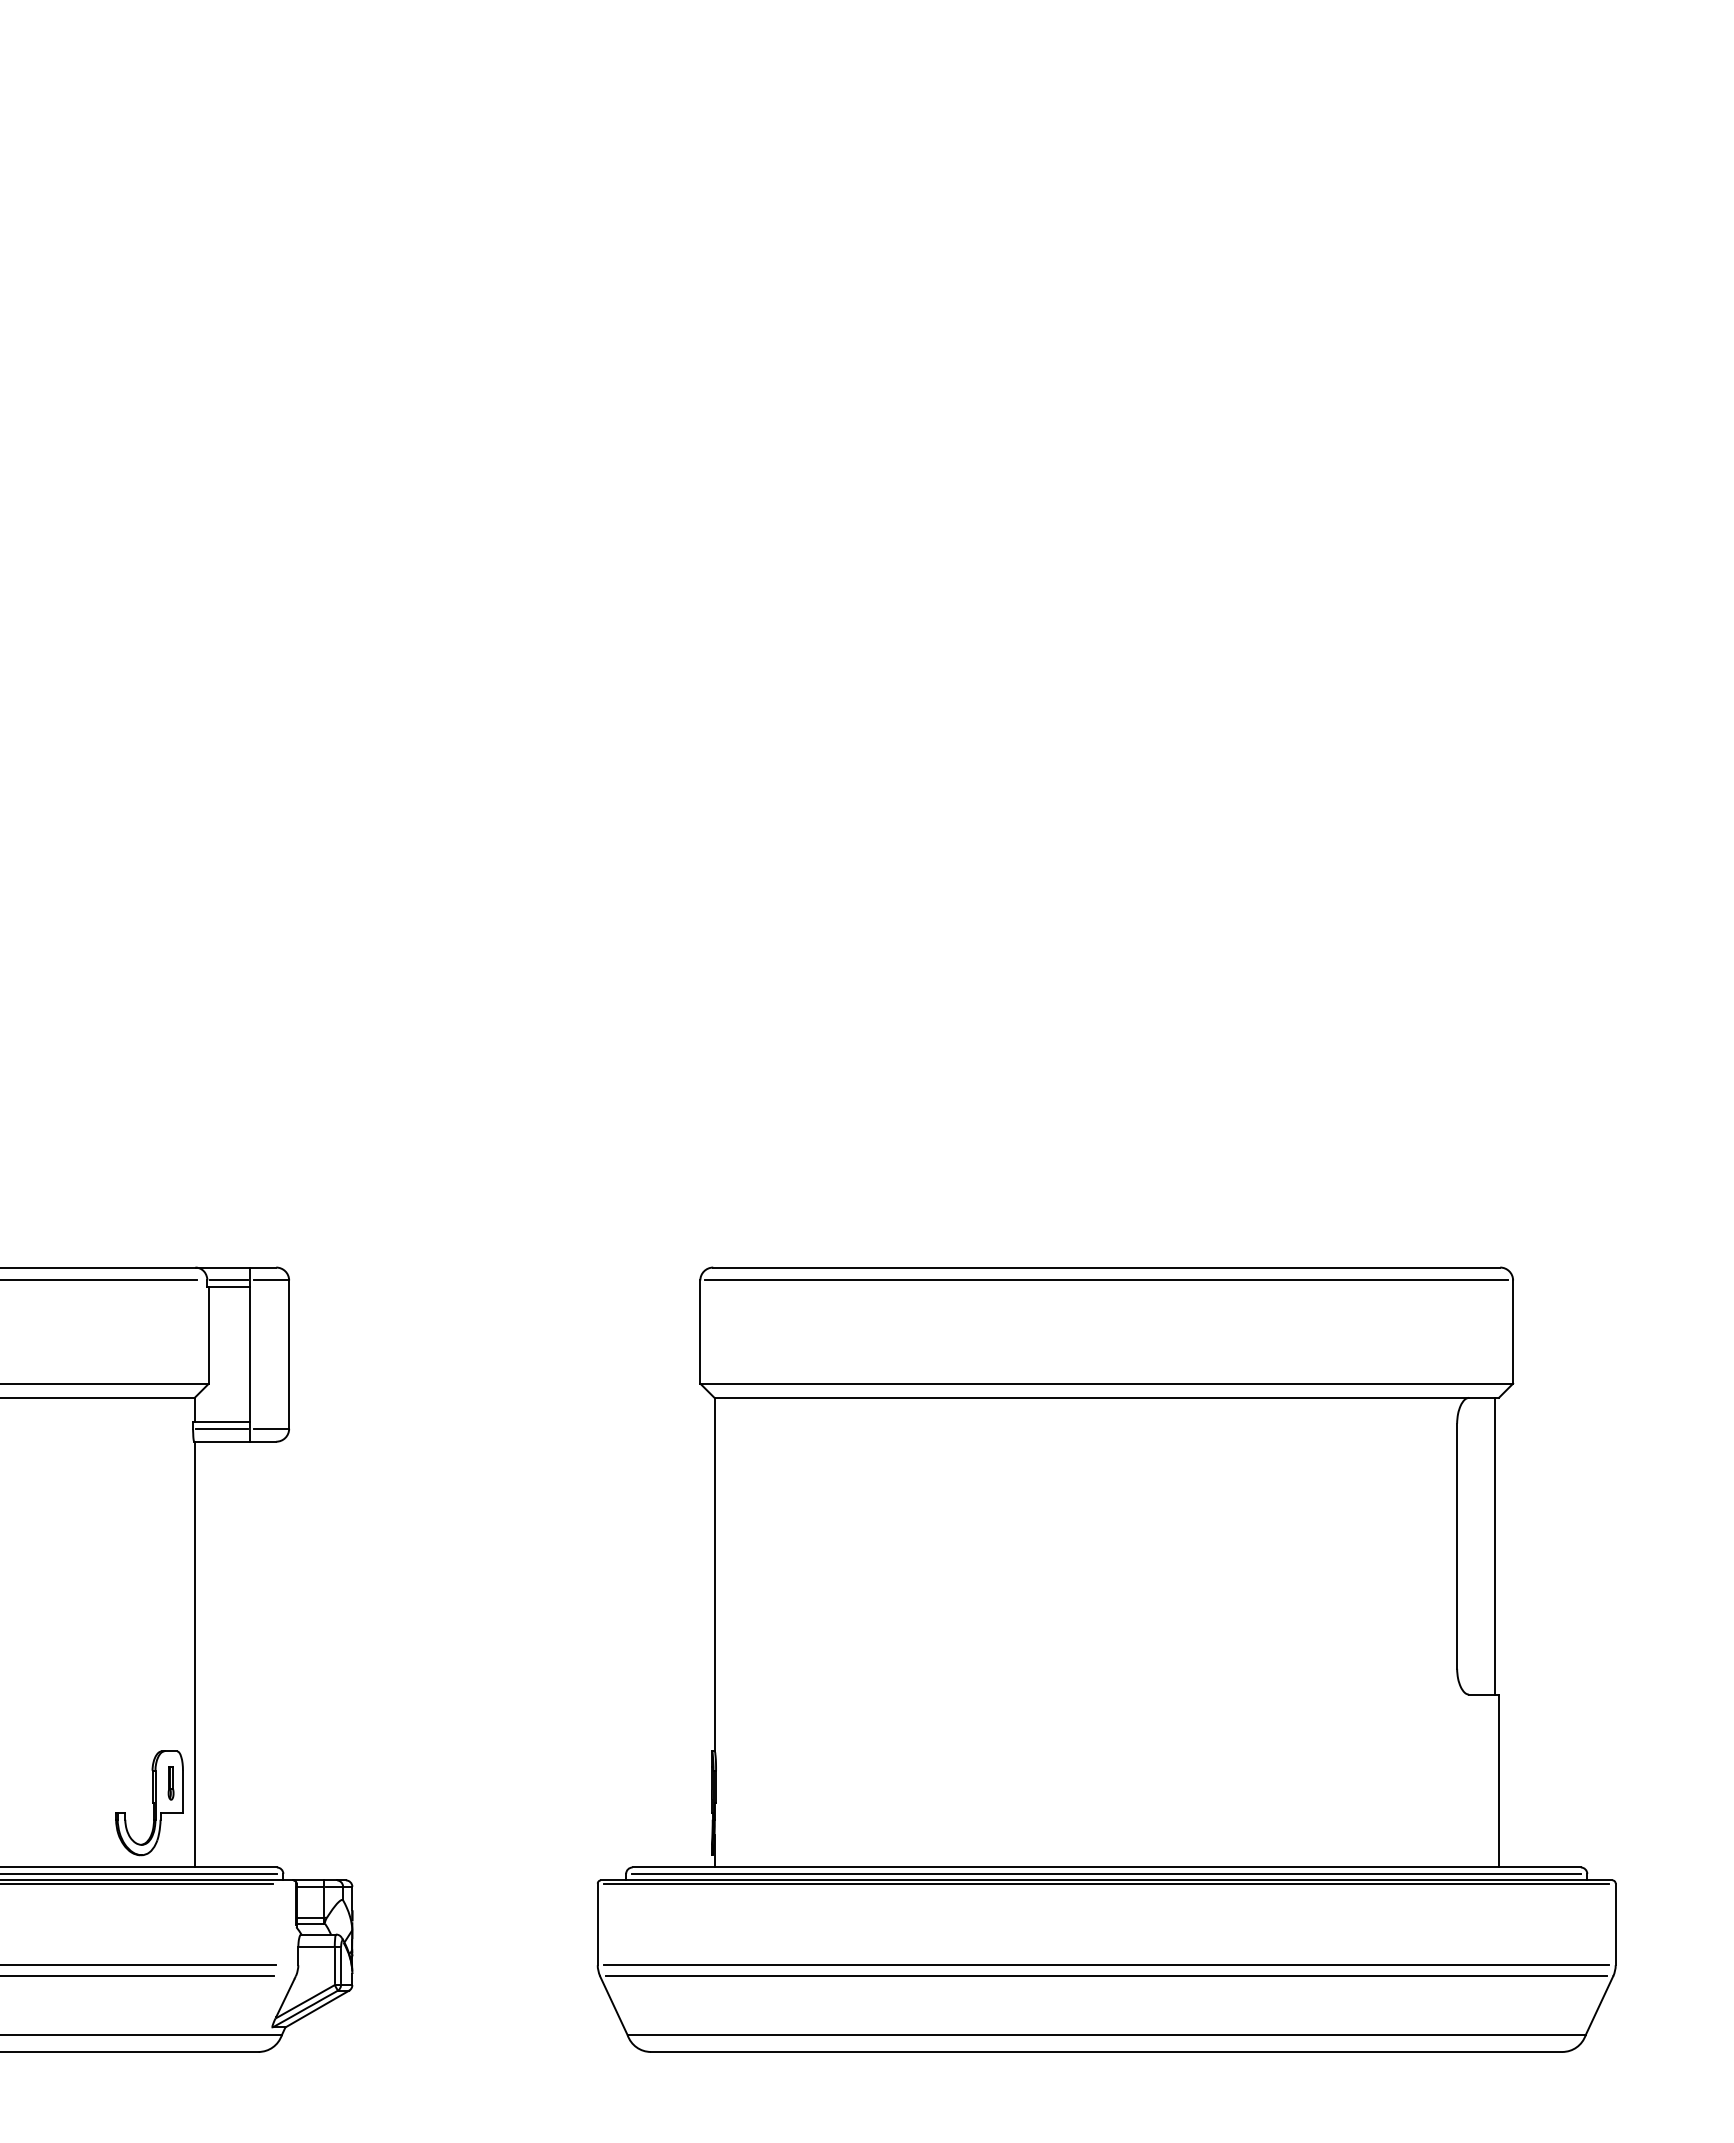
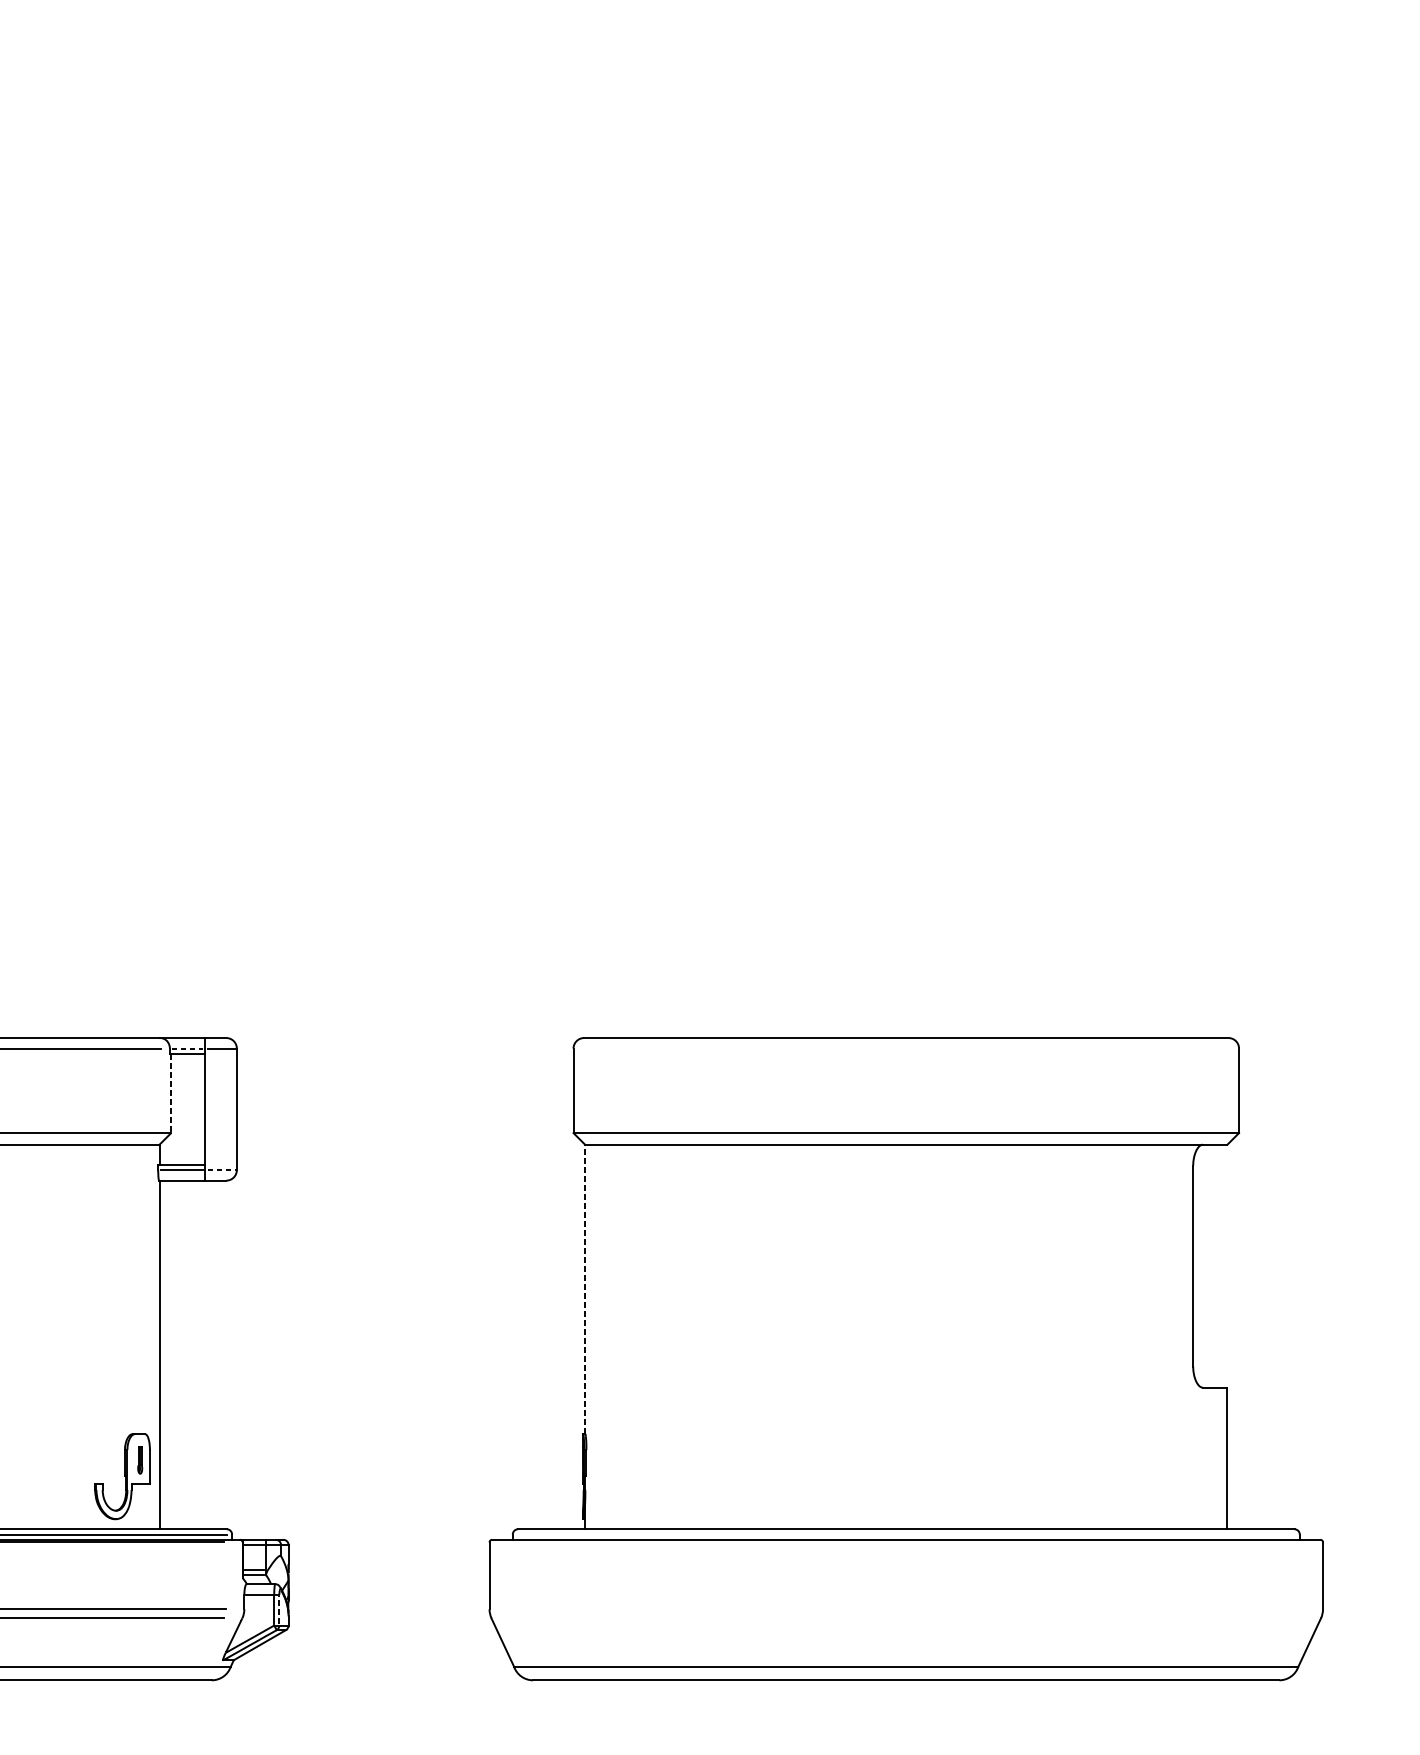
line: (229, 1280) -> (188, 1048), solid -> dashed
line: (1106, 1280) -> (906, 1048), removed
line: (208, 1335) -> (170, 1093), solid -> dashed
line: (271, 1428) -> (222, 1169), solid -> dashed
line: (1495, 1545) -> (1224, 1265), removed
line: (714, 1574) -> (585, 1289), solid -> dashed
line: (1106, 1873) -> (906, 1534), removed
line: (1106, 1883) -> (906, 1542), removed
line: (1106, 1965) -> (906, 1609), removed
line: (341, 1966) -> (279, 1610), solid -> dashed
line: (1106, 1976) -> (906, 1618), removed

